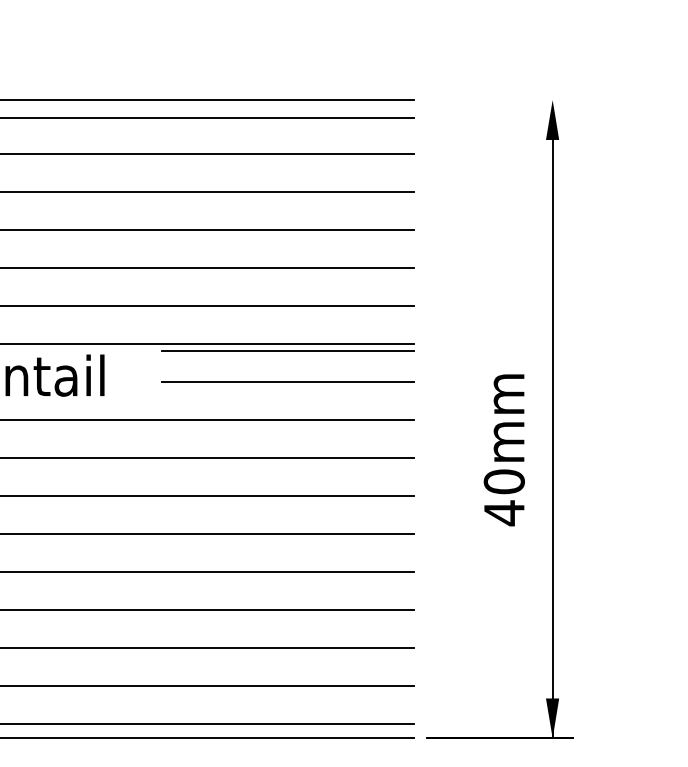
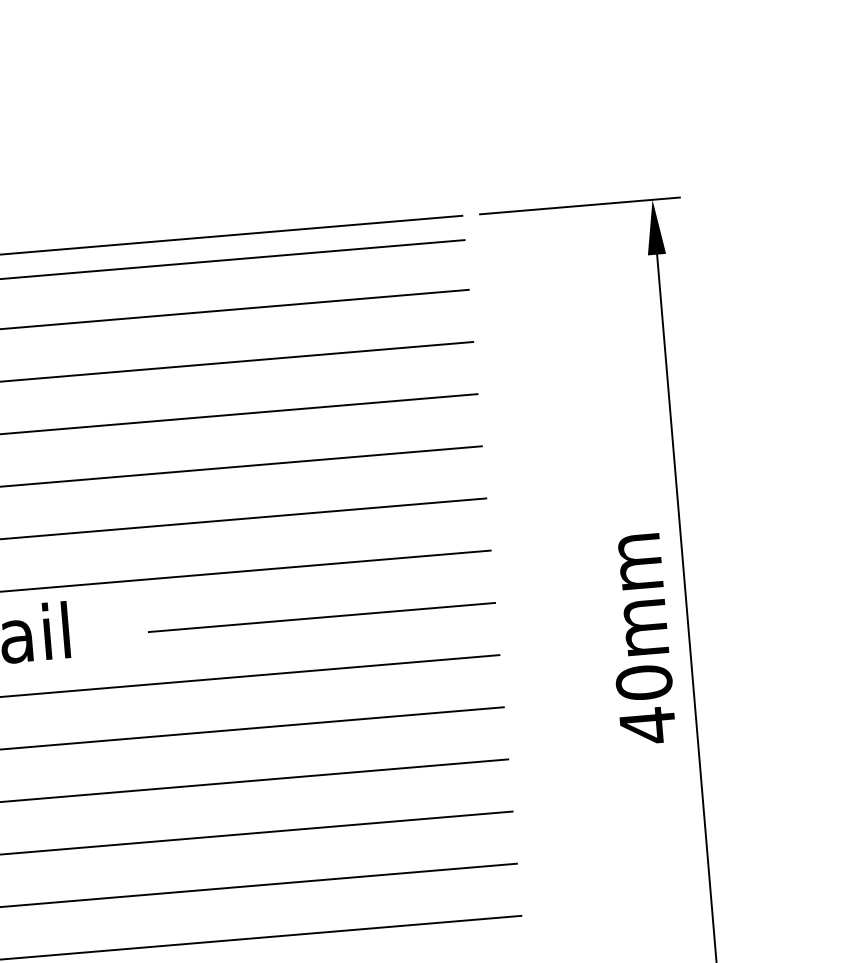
line: (499, 100) -> (579, 206), added
line: (287, 350) -> (317, 574), removed
text: (503, 450) -> (639, 639), moved

